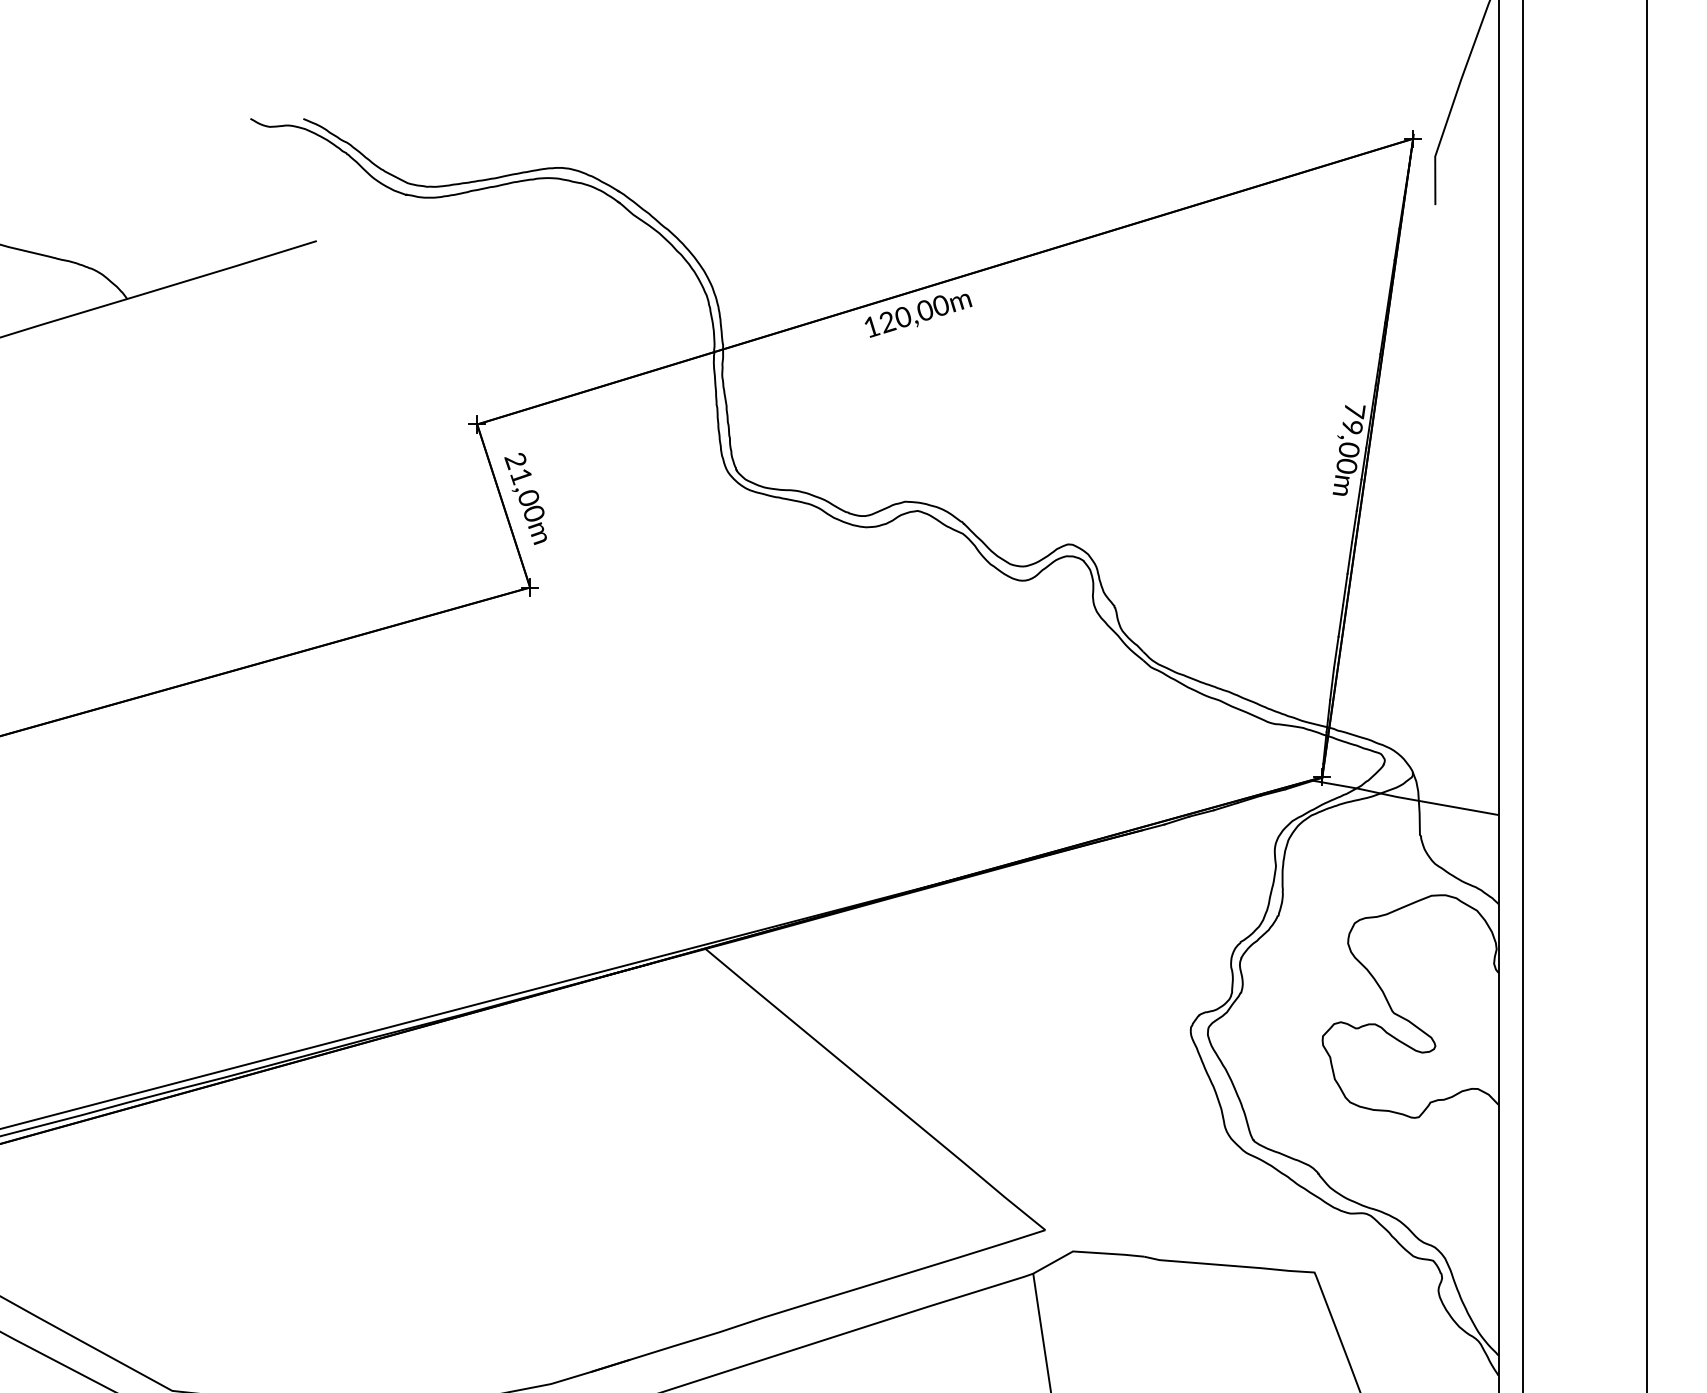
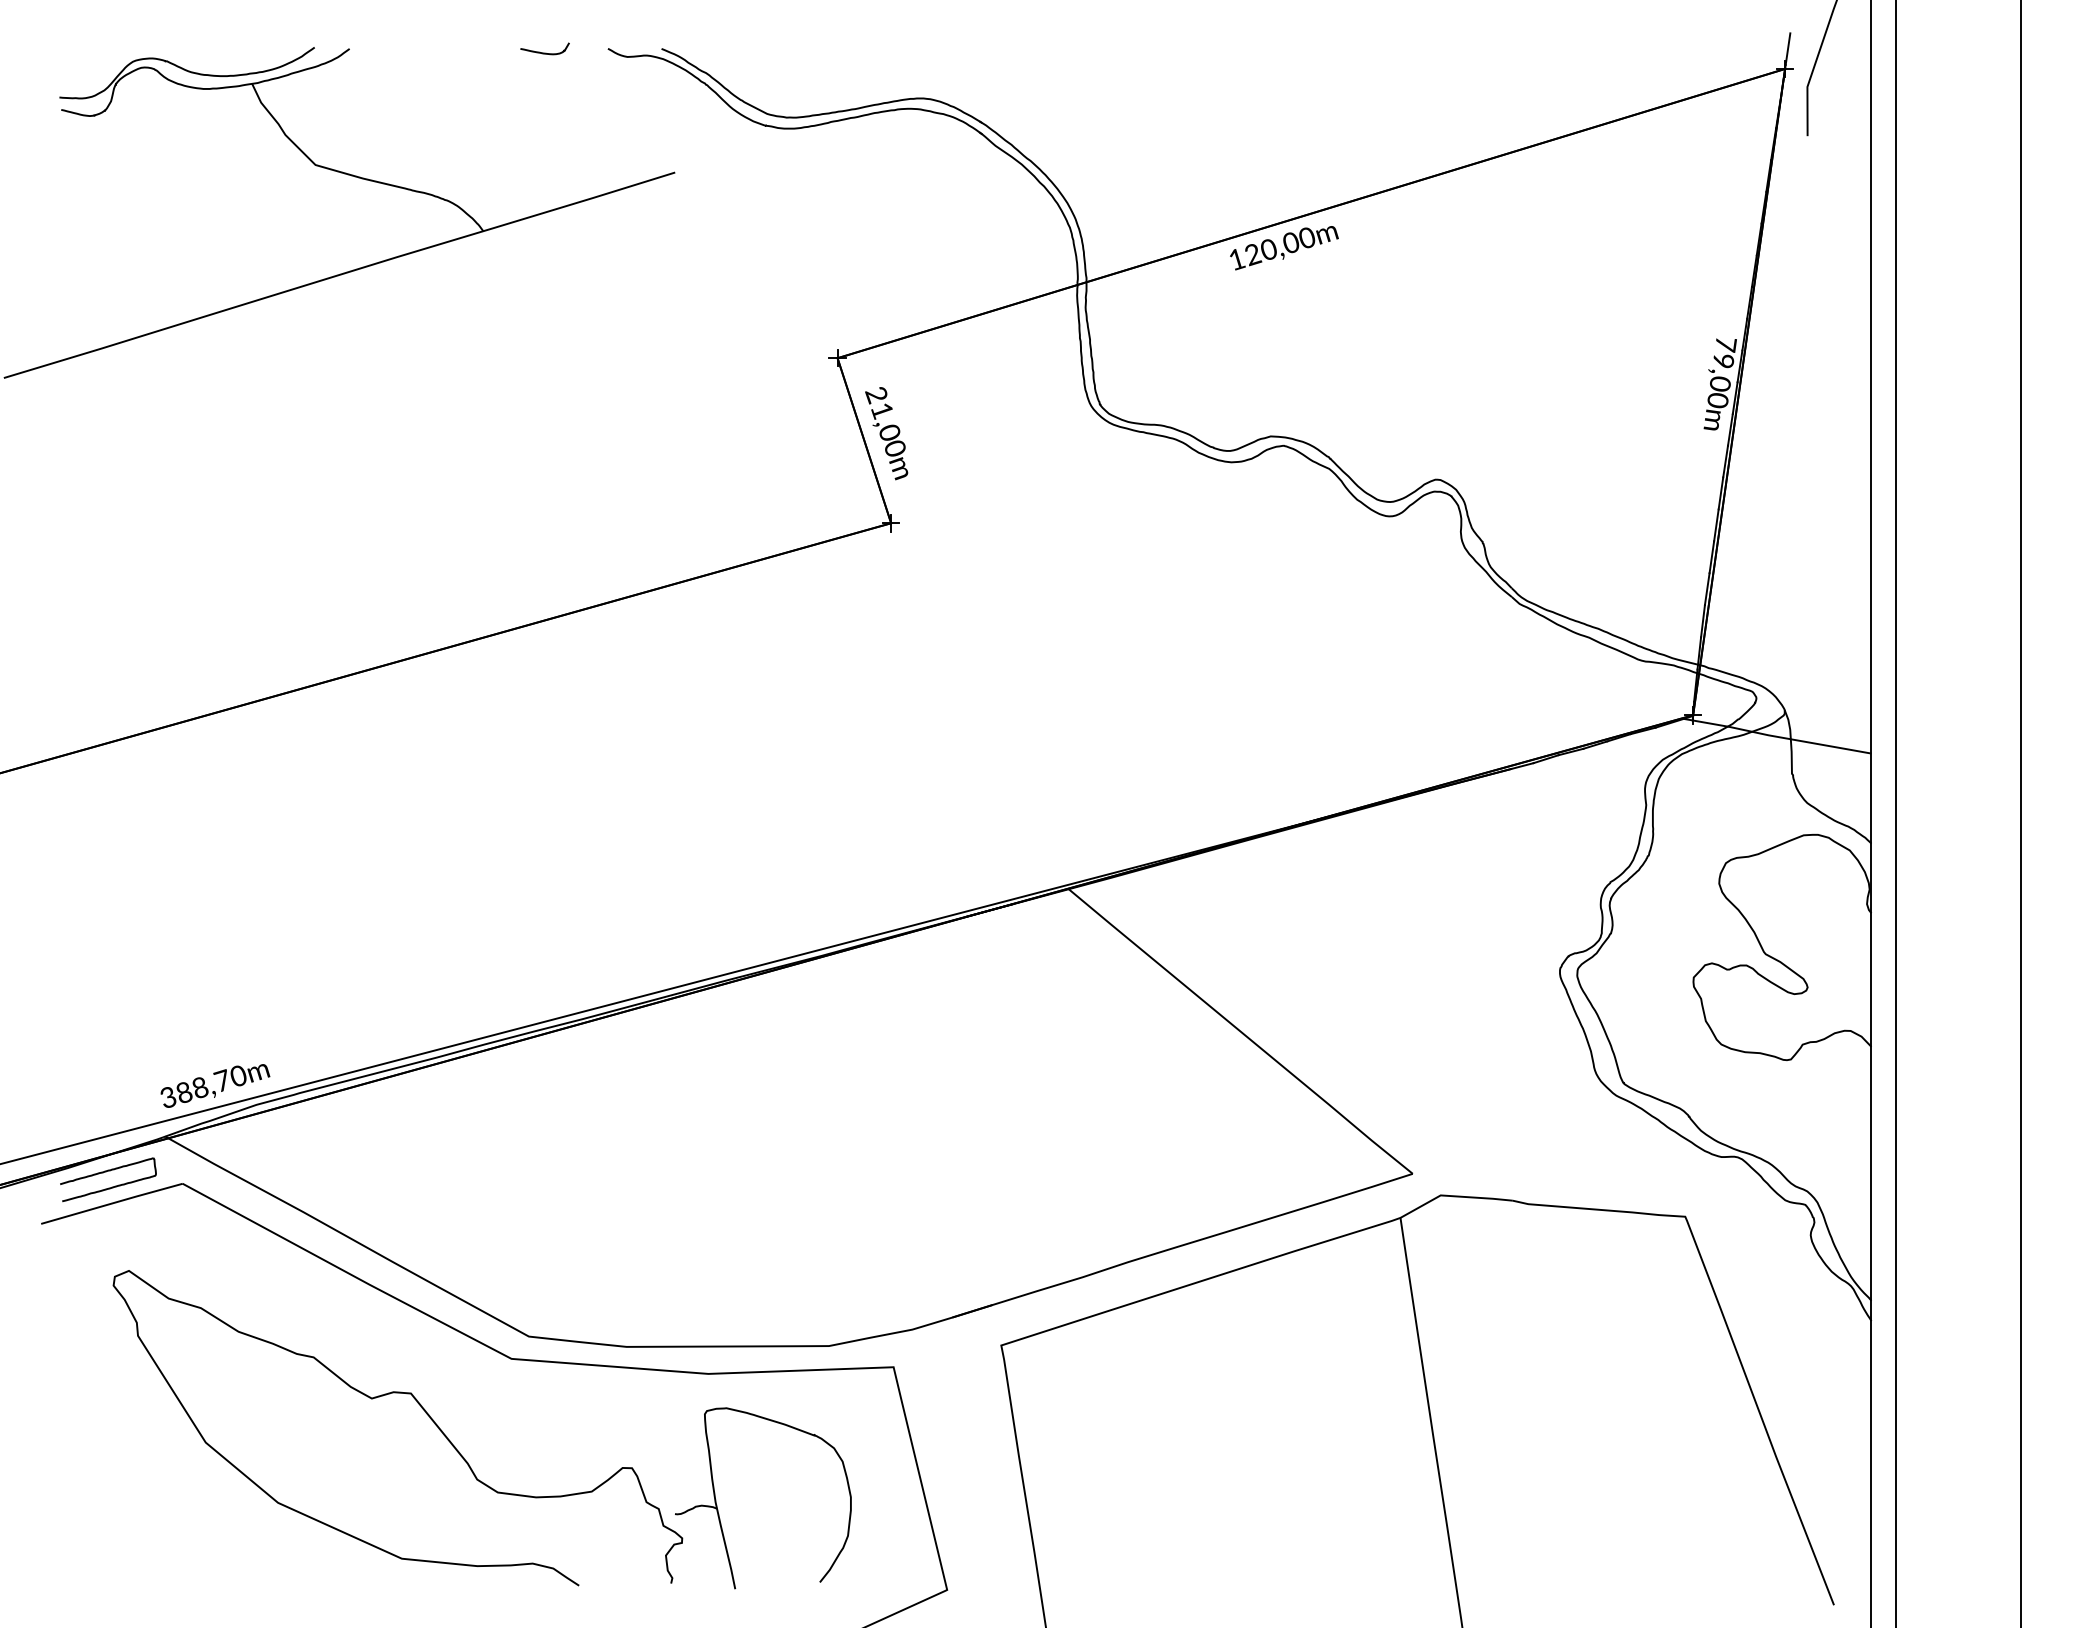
line: (1415, 119) -> (1787, 49), added
curve: (187, 122) -> (544, 52), added

